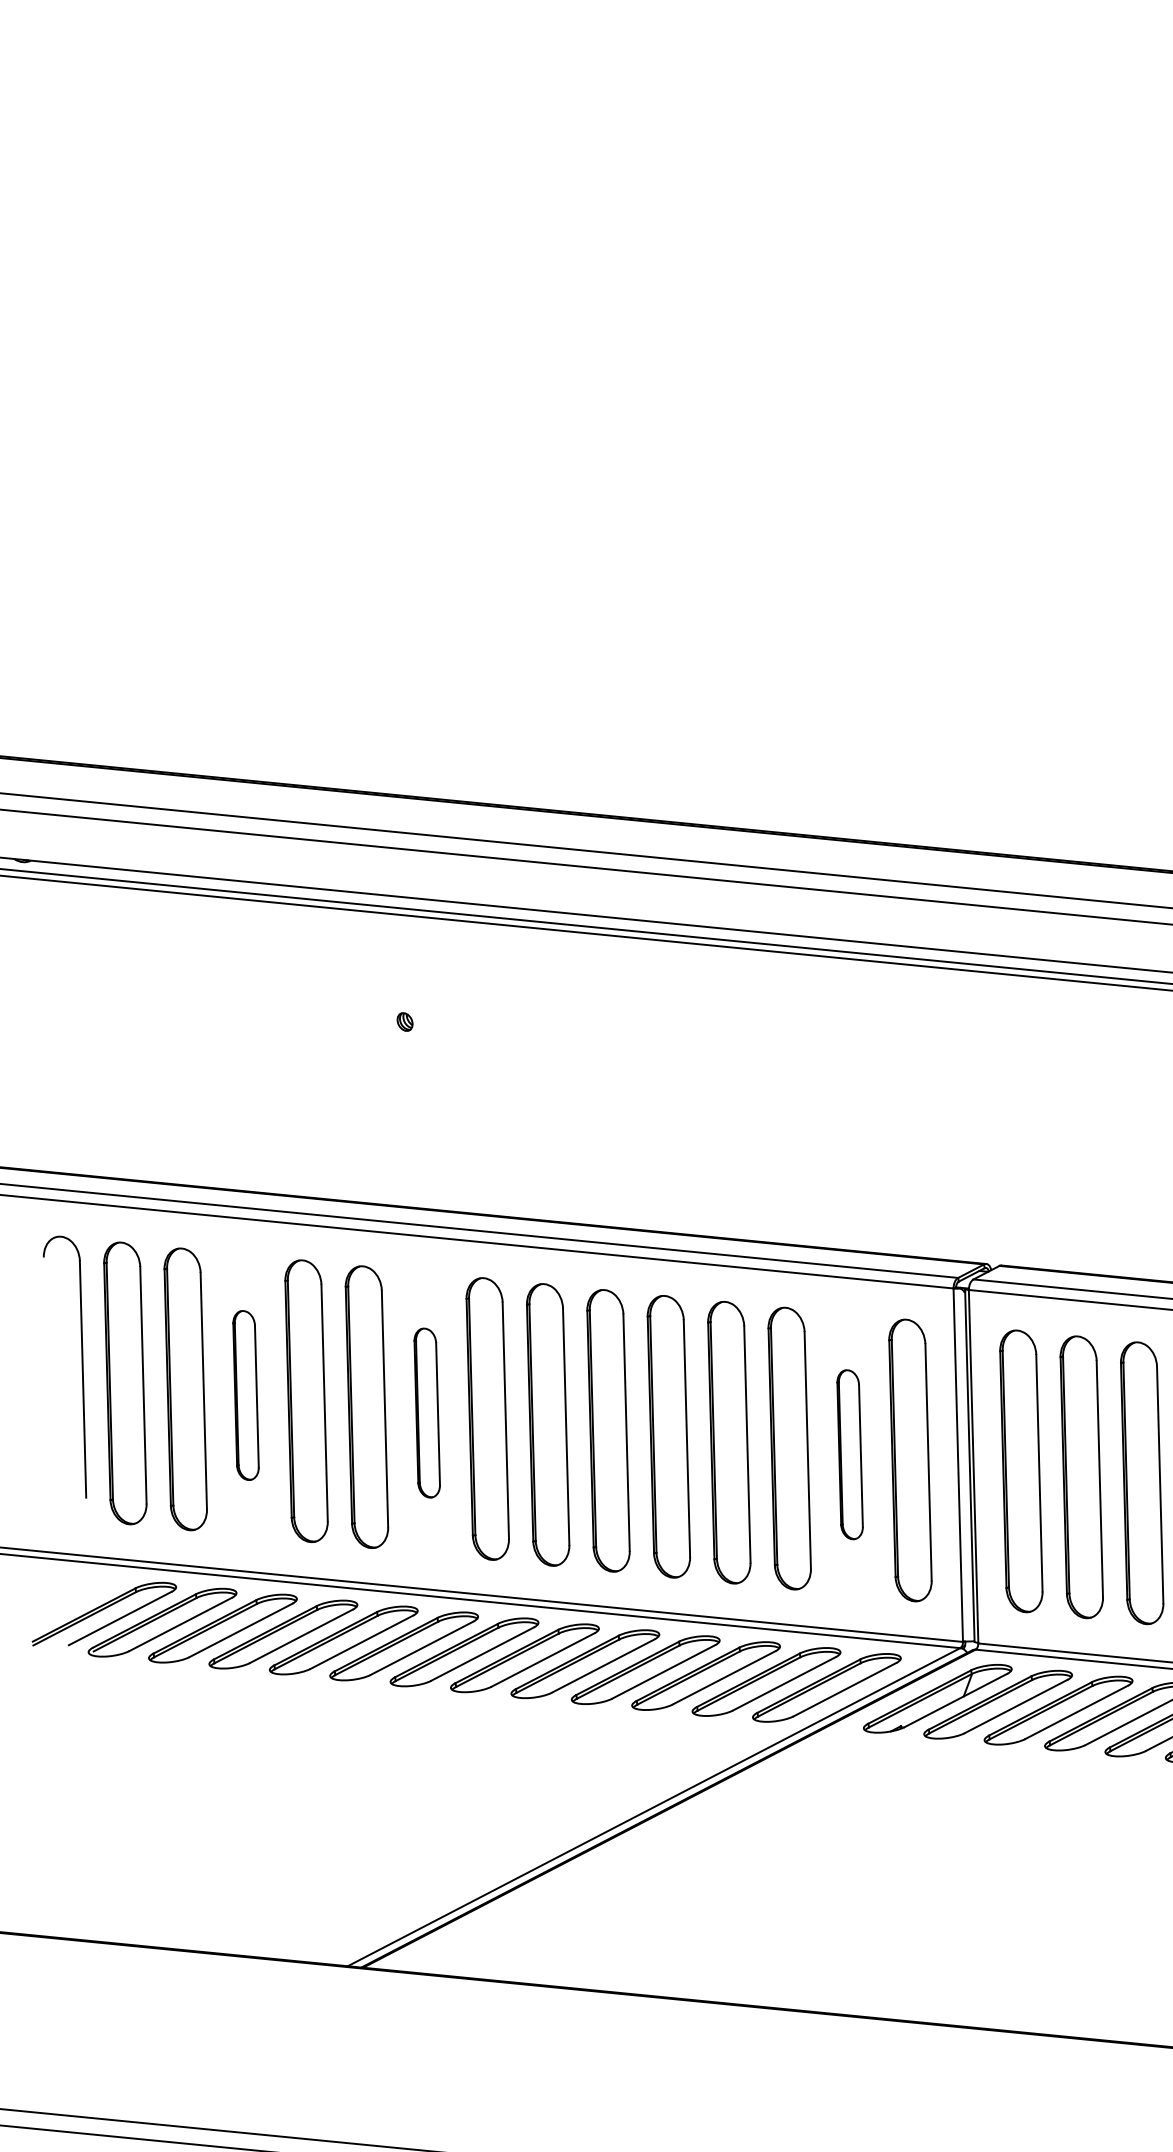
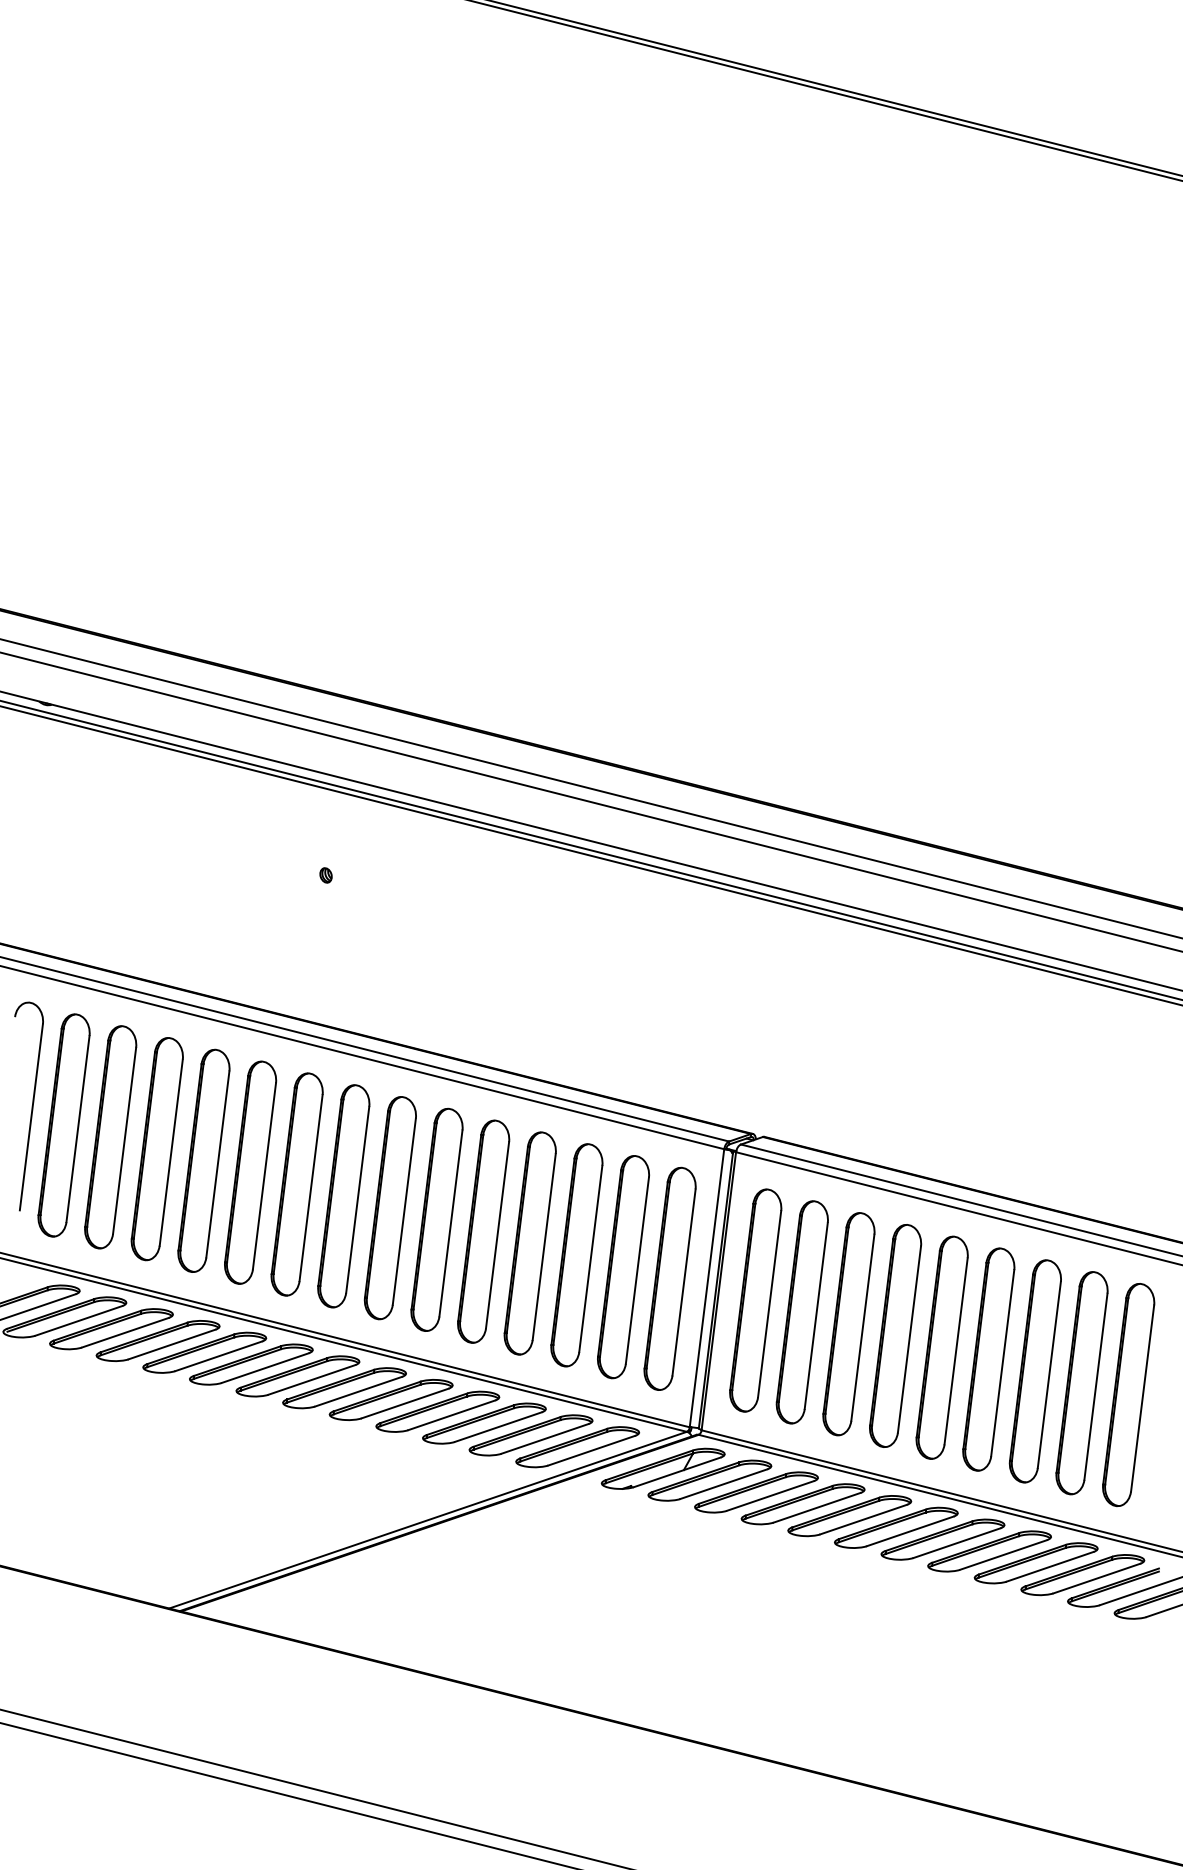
part: (245, 1395) -> (156, 1149), size x1.67
part: (426, 1413) -> (296, 1184), size x1.67
part: (850, 1455) -> (623, 1267), size x1.67

